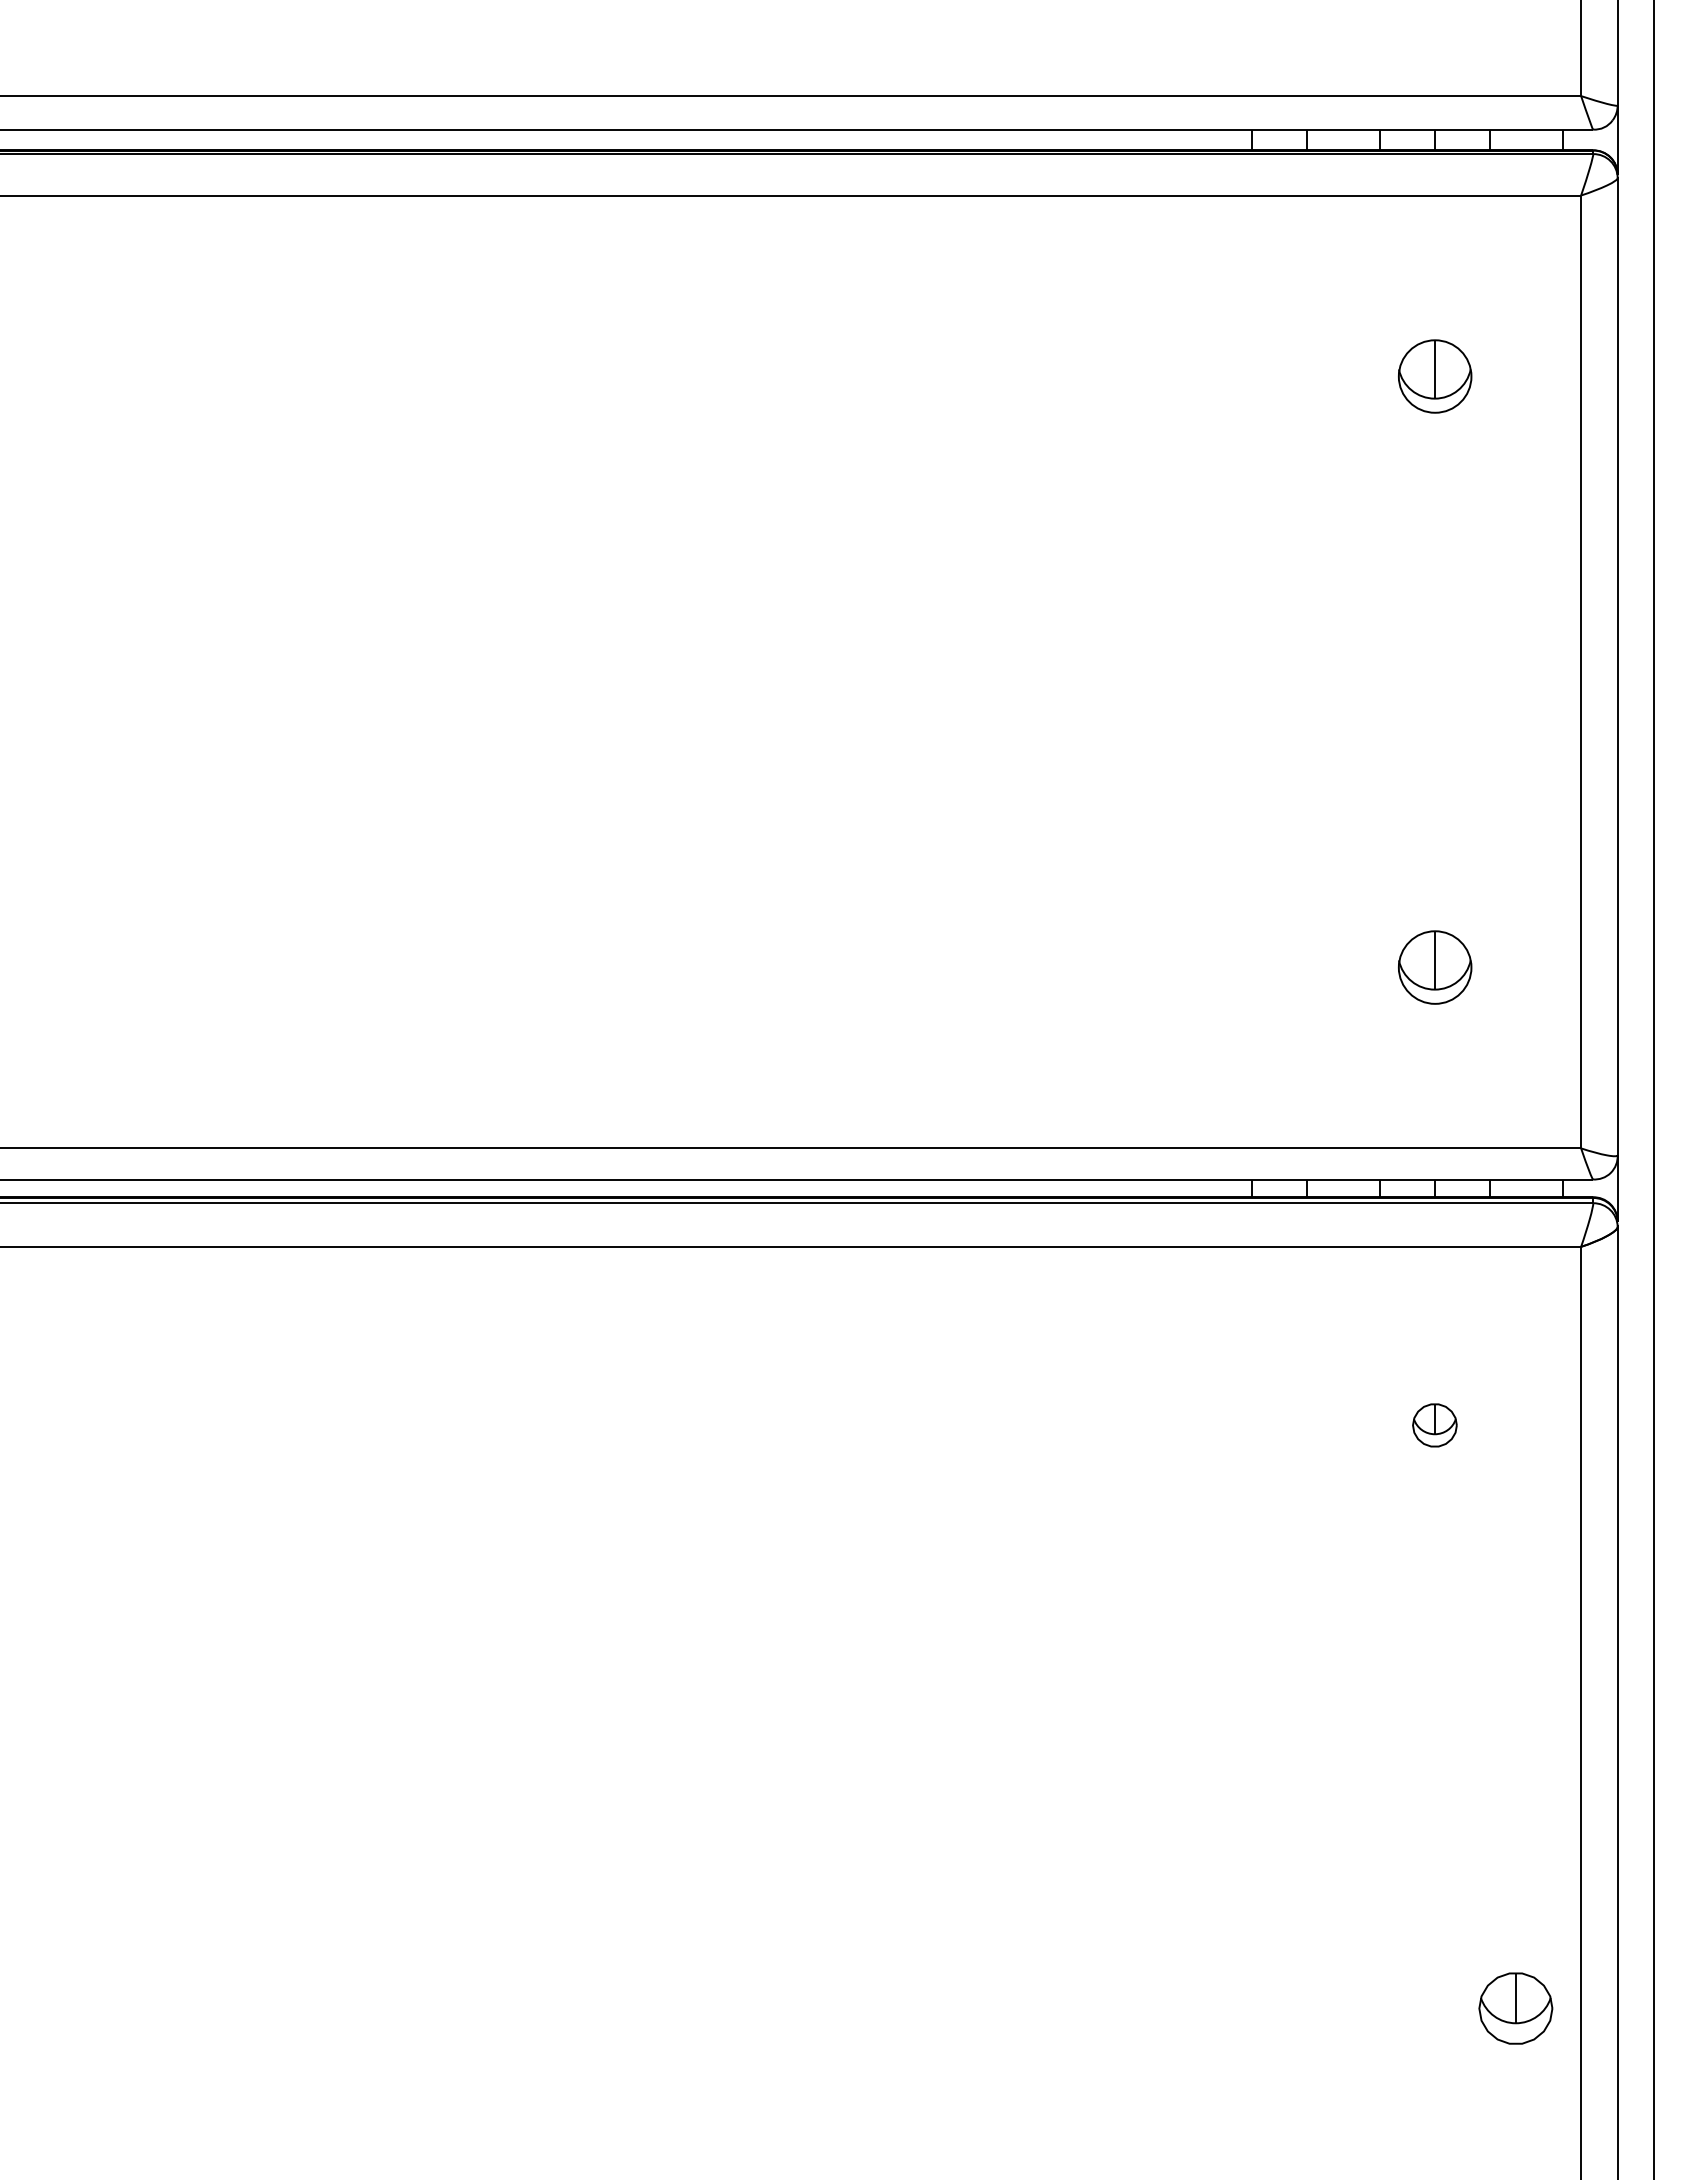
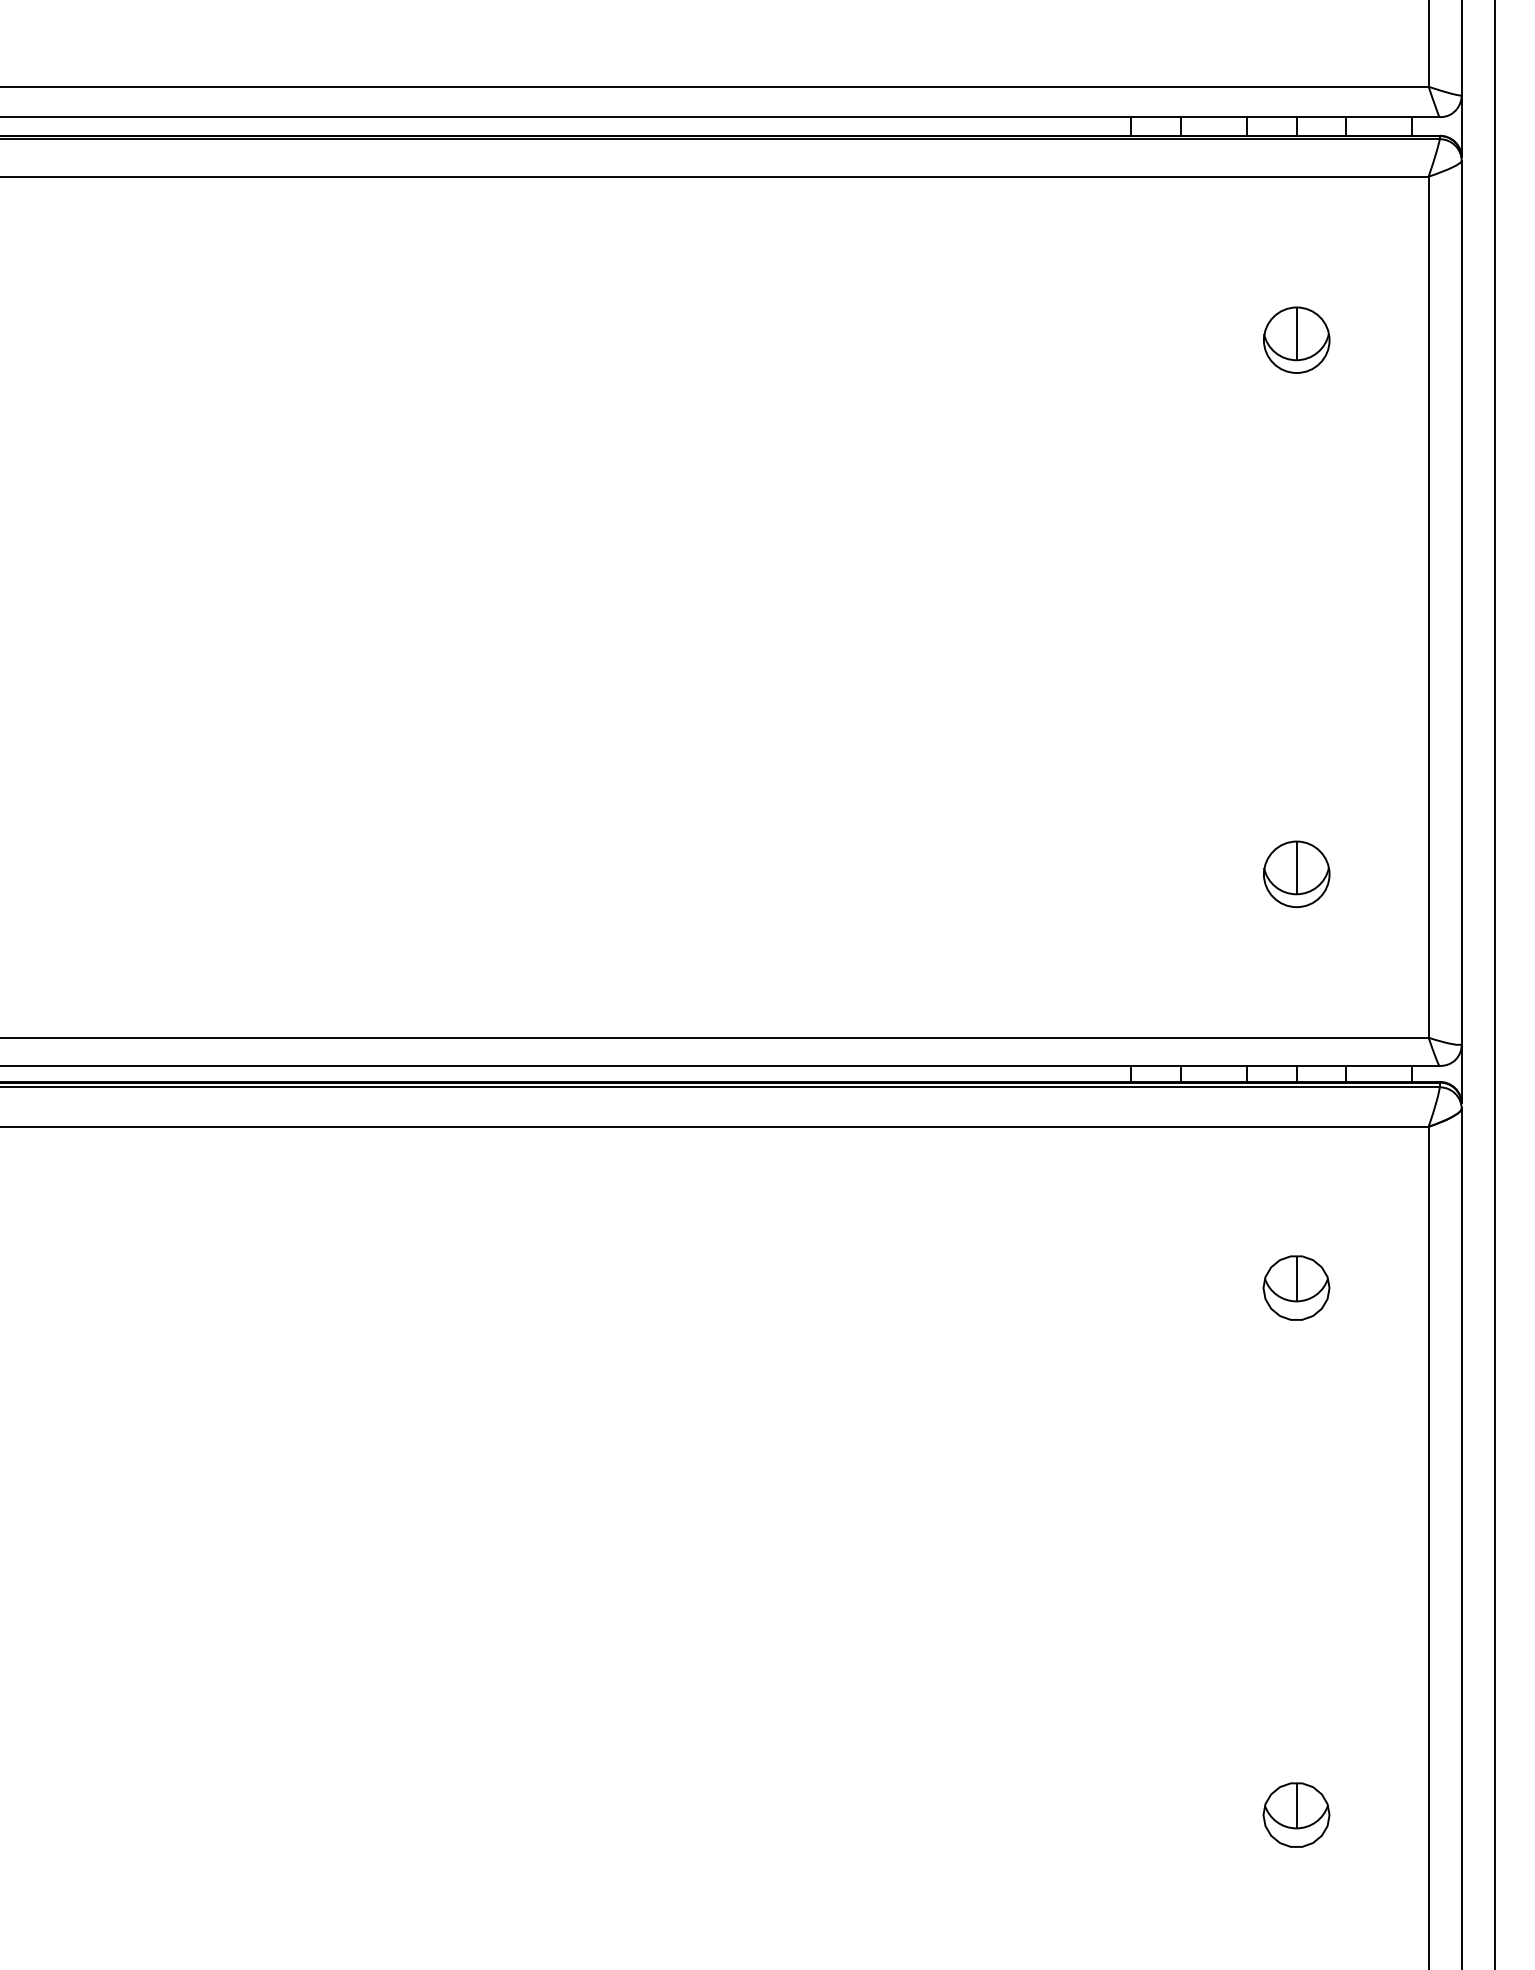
part: (1434, 1425) -> (1296, 1288), size x1.67
part: (1515, 2008) -> (1296, 1815), moved

